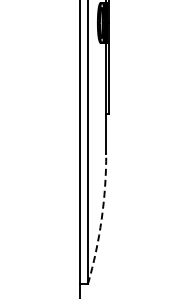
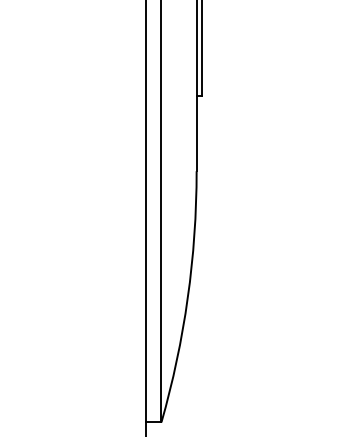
arc: (101, 219) -> (187, 298), dashed -> solid

